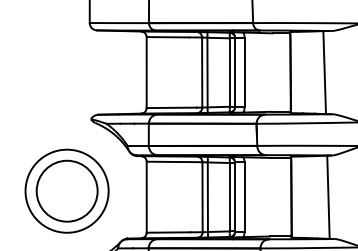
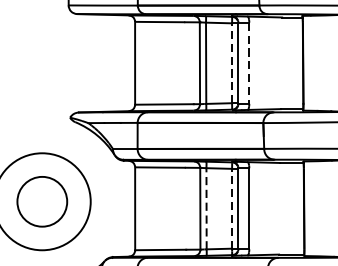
line: (229, 72) -> (231, 63), solid -> dashed
line: (244, 72) -> (249, 63), solid -> dashed
circle: (66, 190) -> (41, 200), size x0.7
line: (229, 196) -> (231, 207), solid -> dashed
line: (207, 197) -> (206, 209), solid -> dashed

